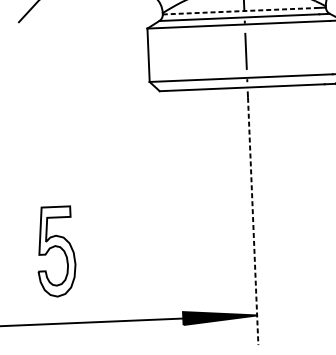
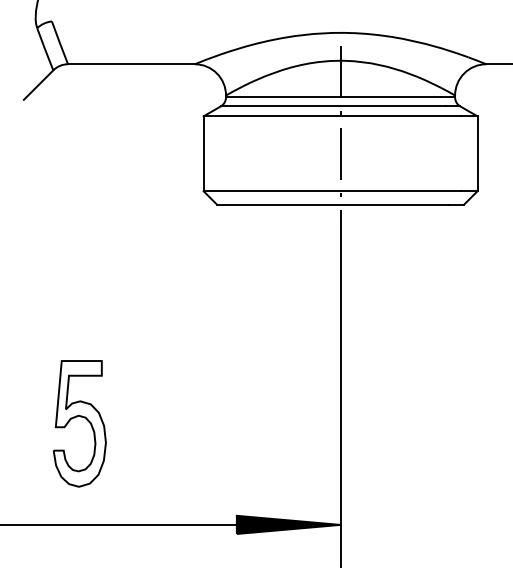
line: (239, 11) -> (333, 97), dashed -> solid
line: (253, 221) -> (340, 392), dashed -> solid
part: (56, 247) -> (80, 417), moved

